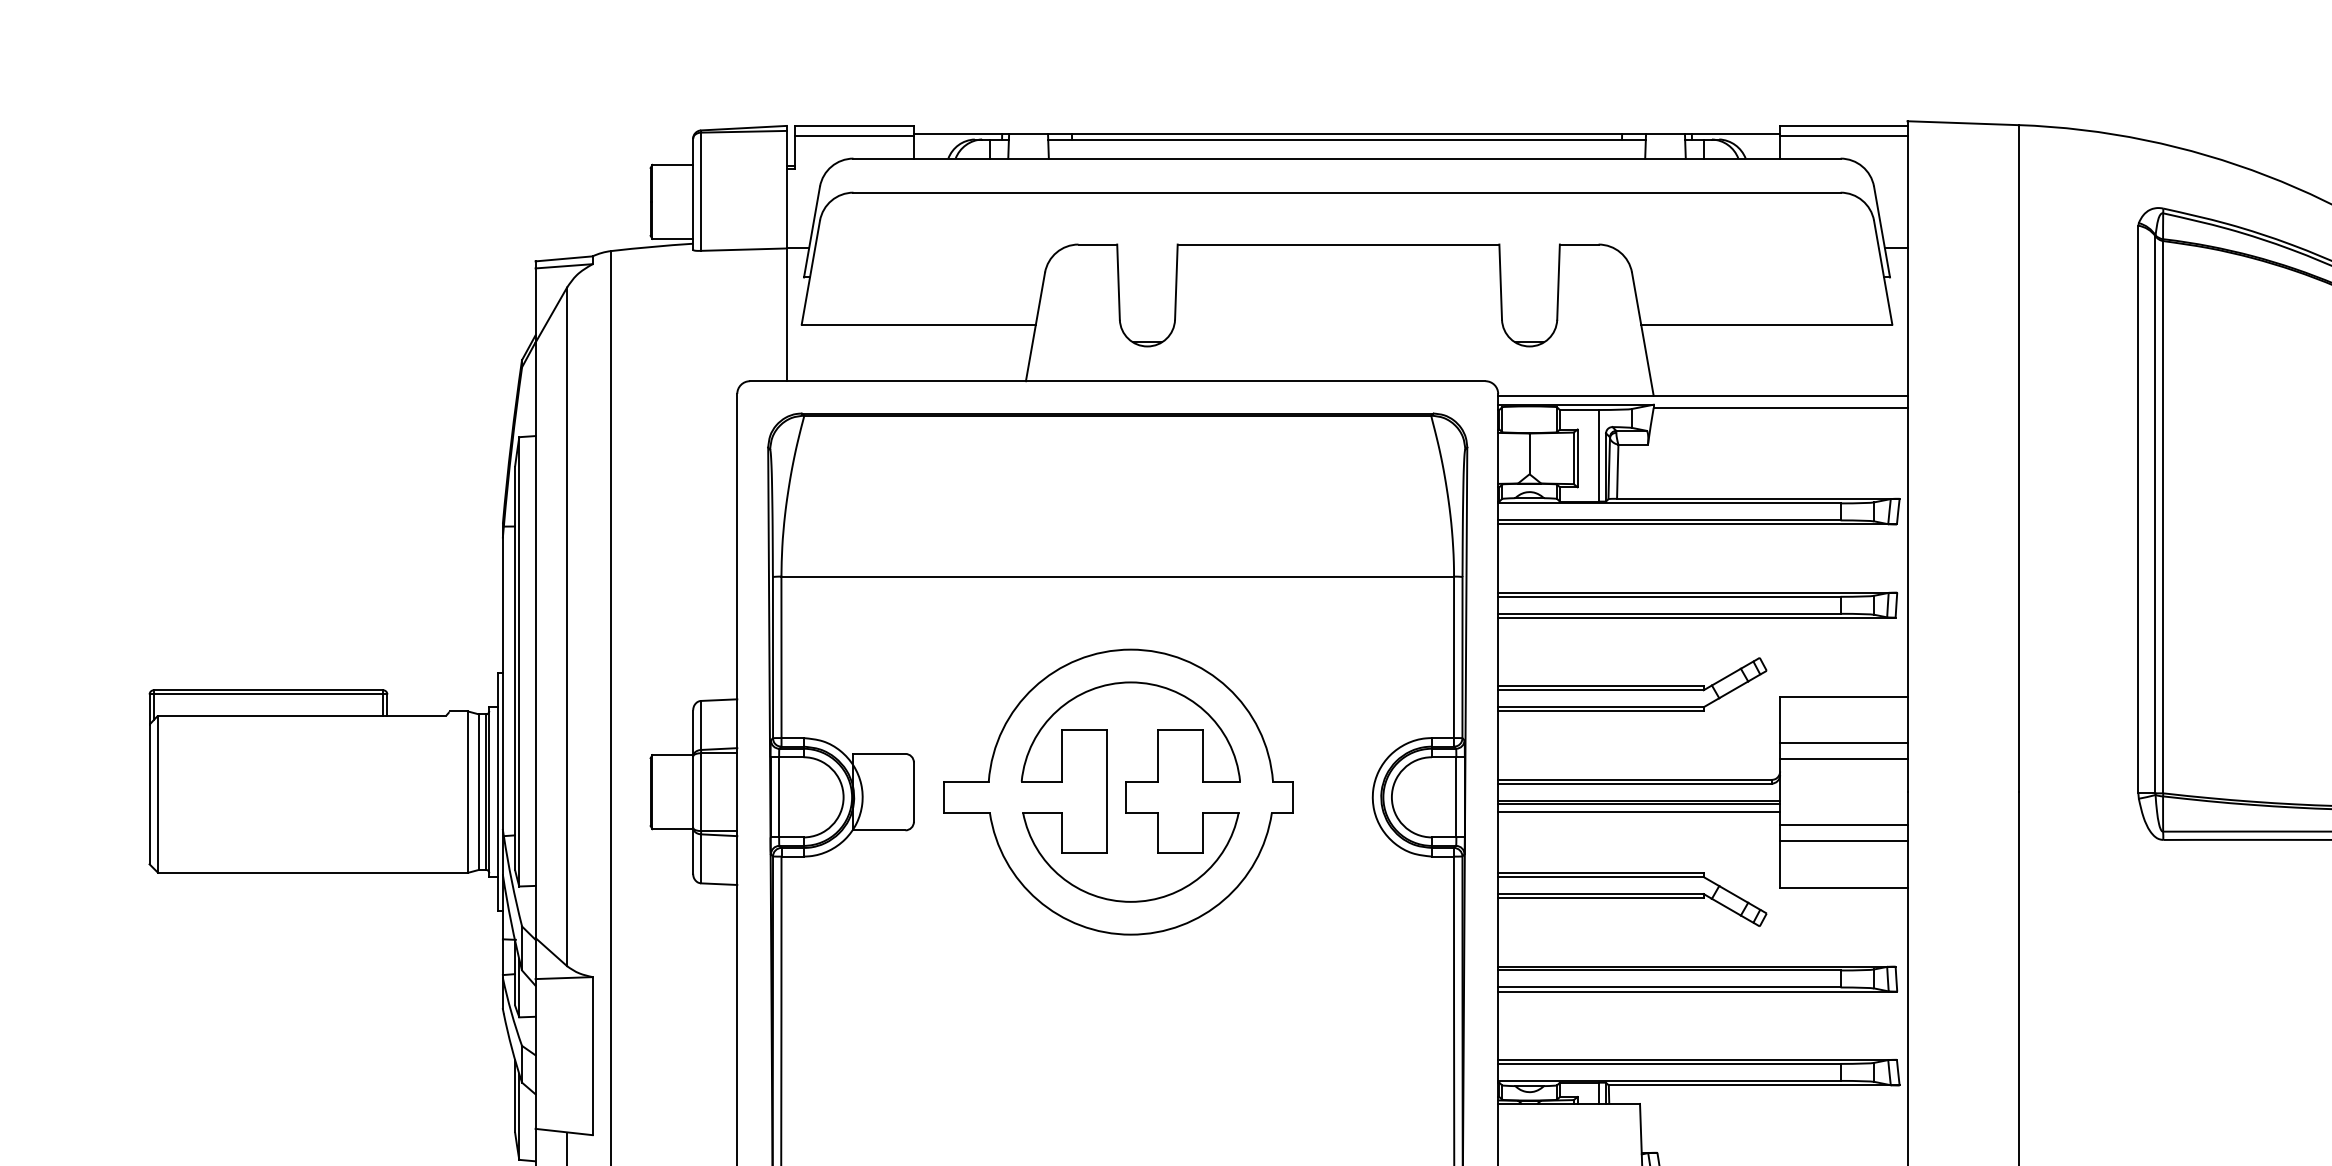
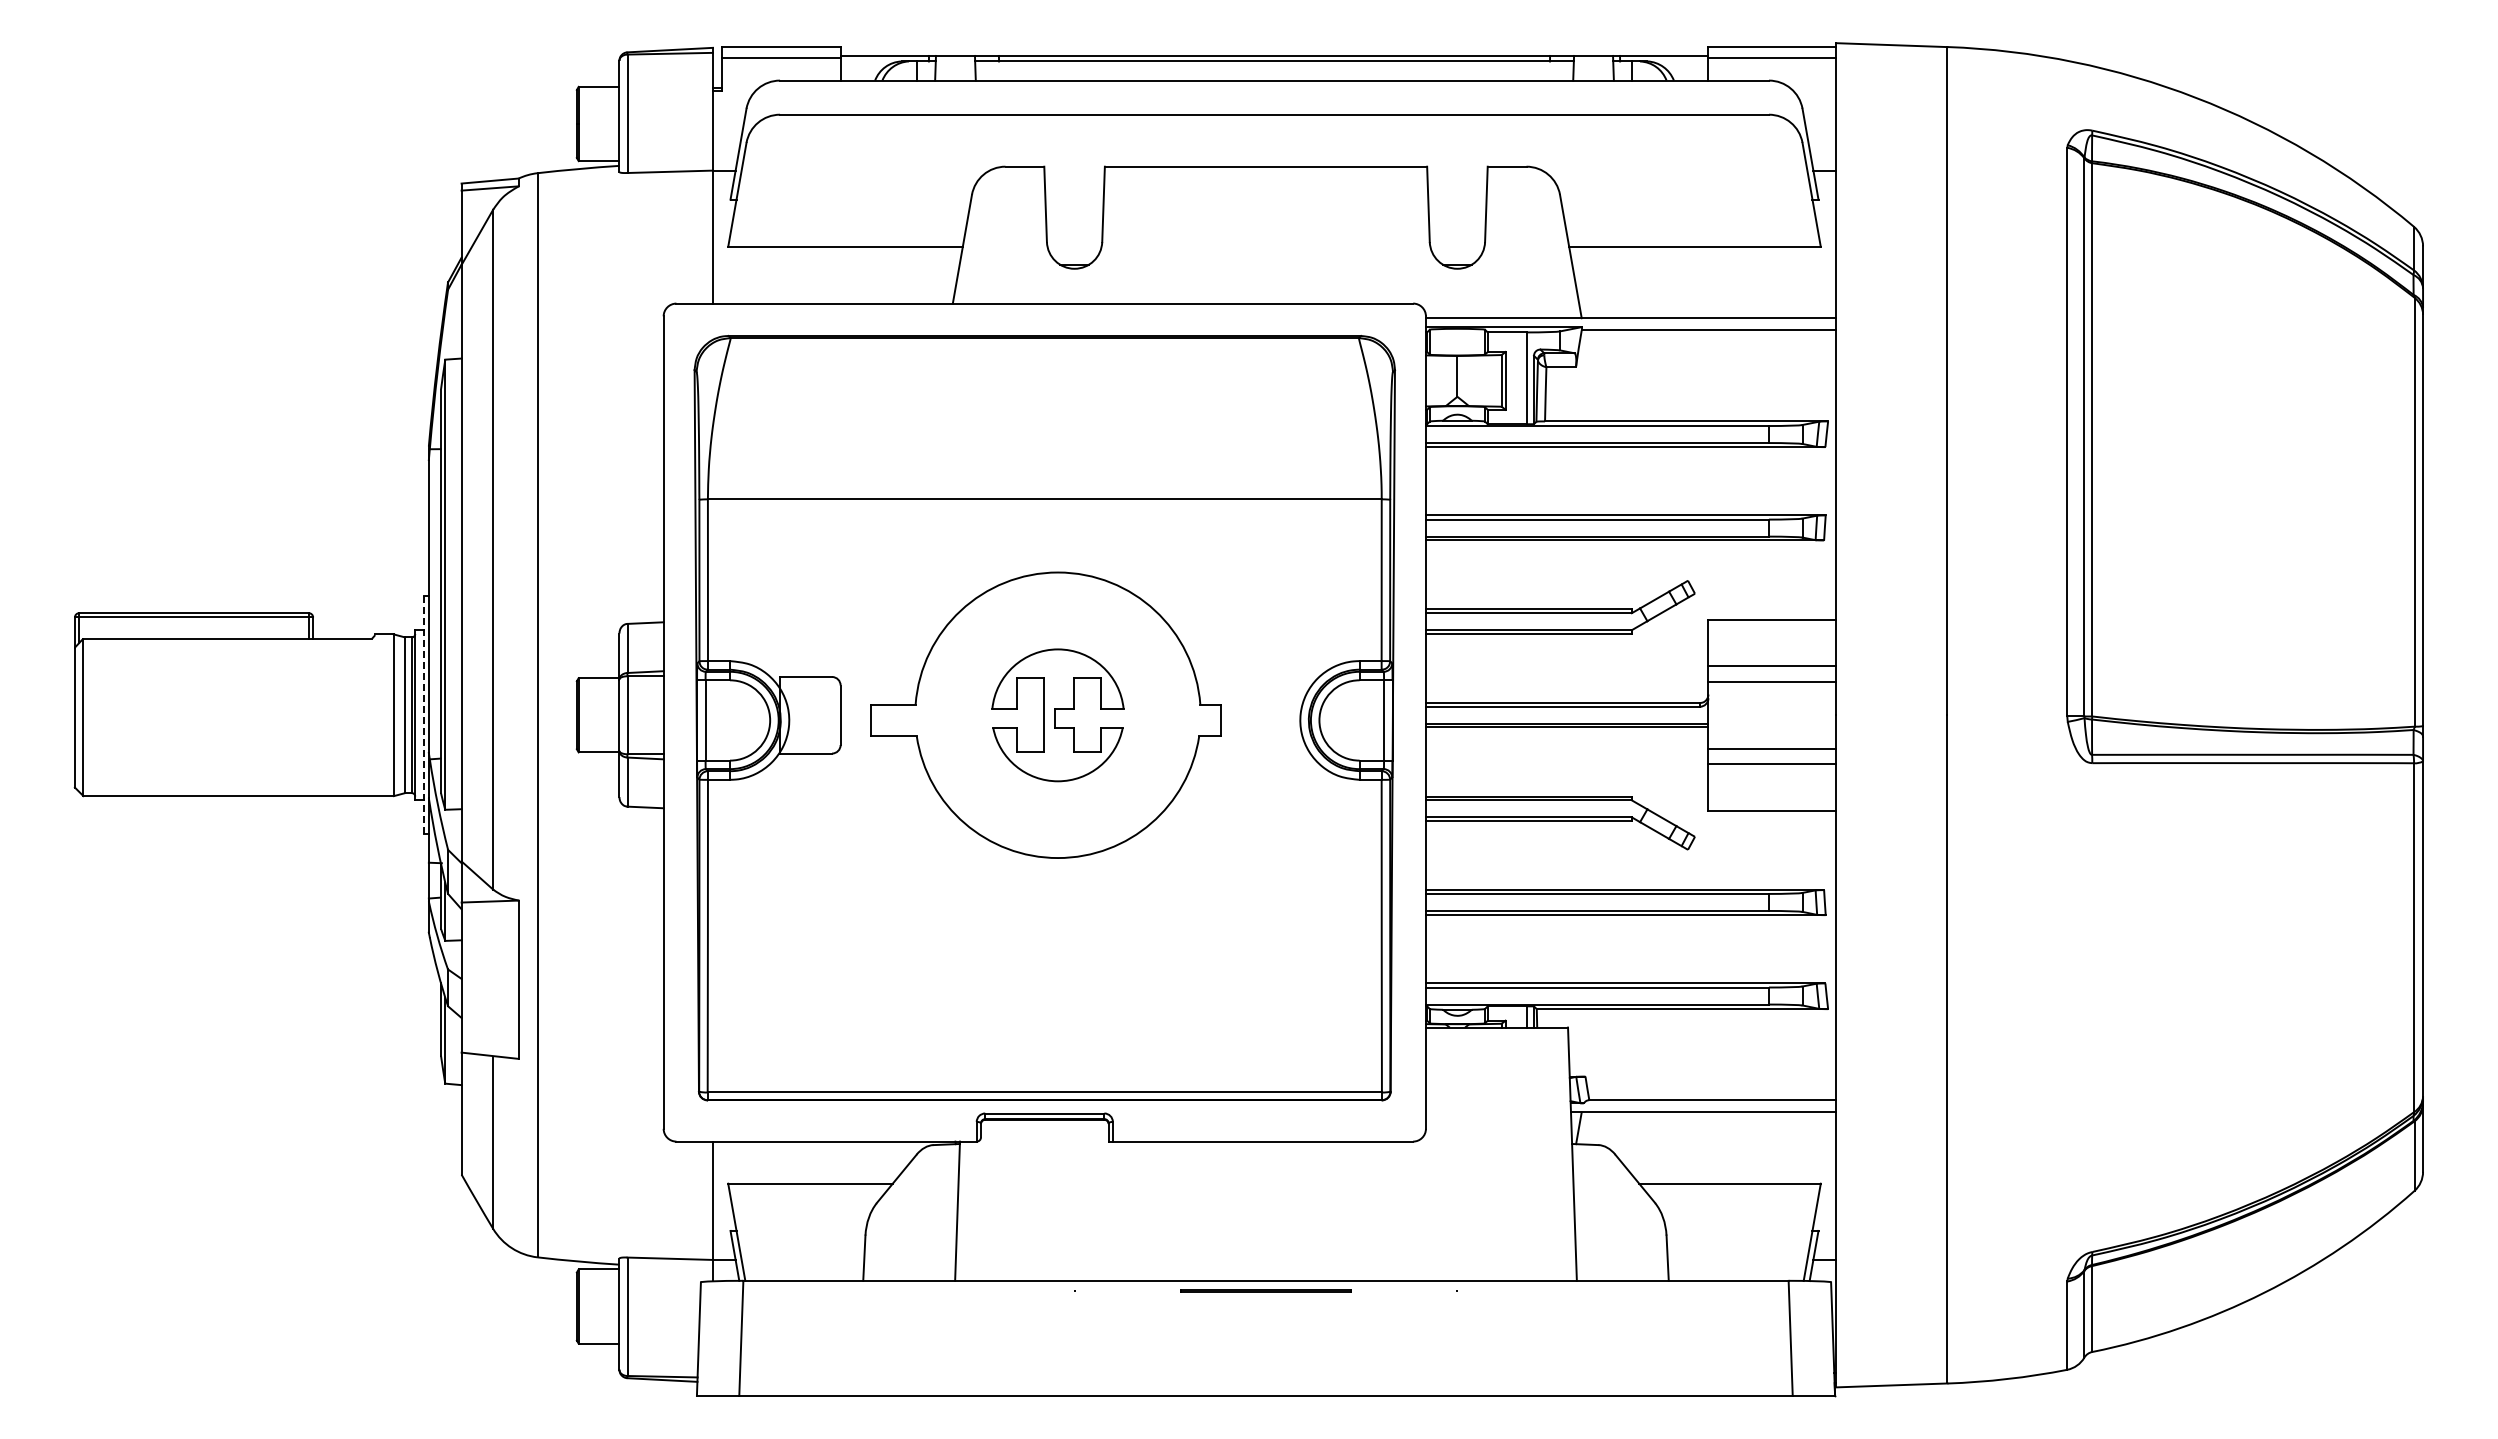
line: (497, 791) -> (423, 714), solid -> dashed
part: (1130, 792) -> (1057, 715), size x0.6
line: (1638, 812) -> (1566, 735), removed

